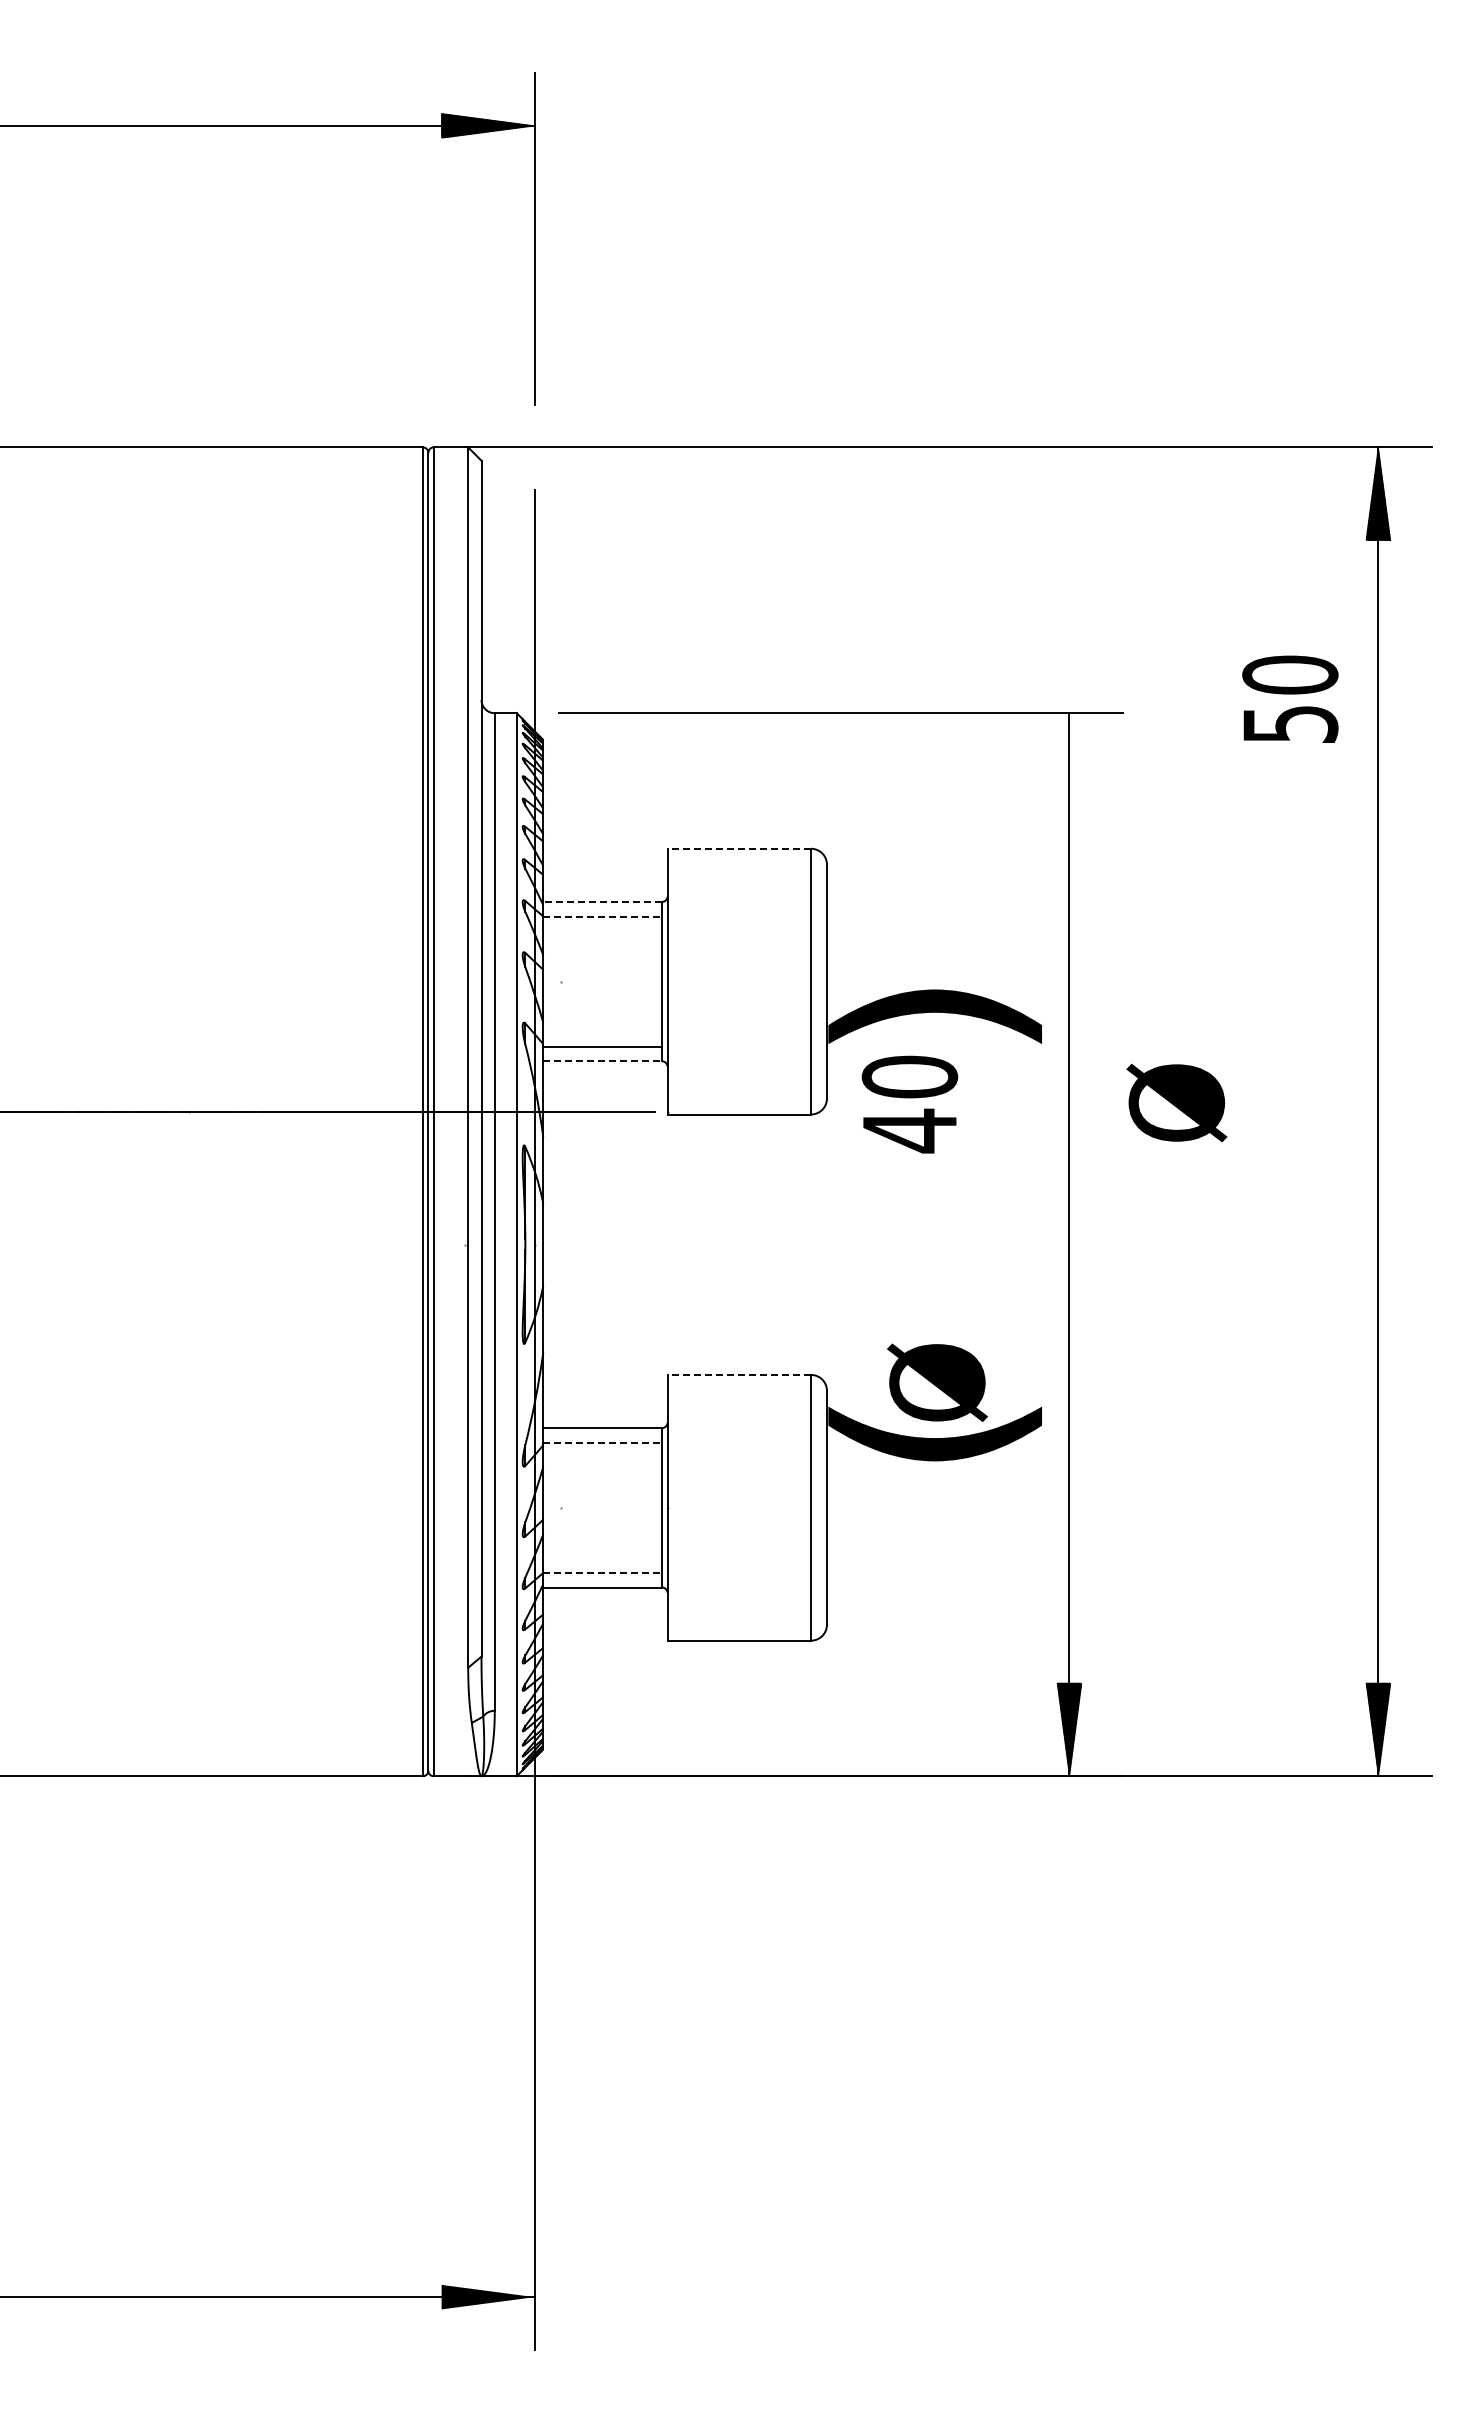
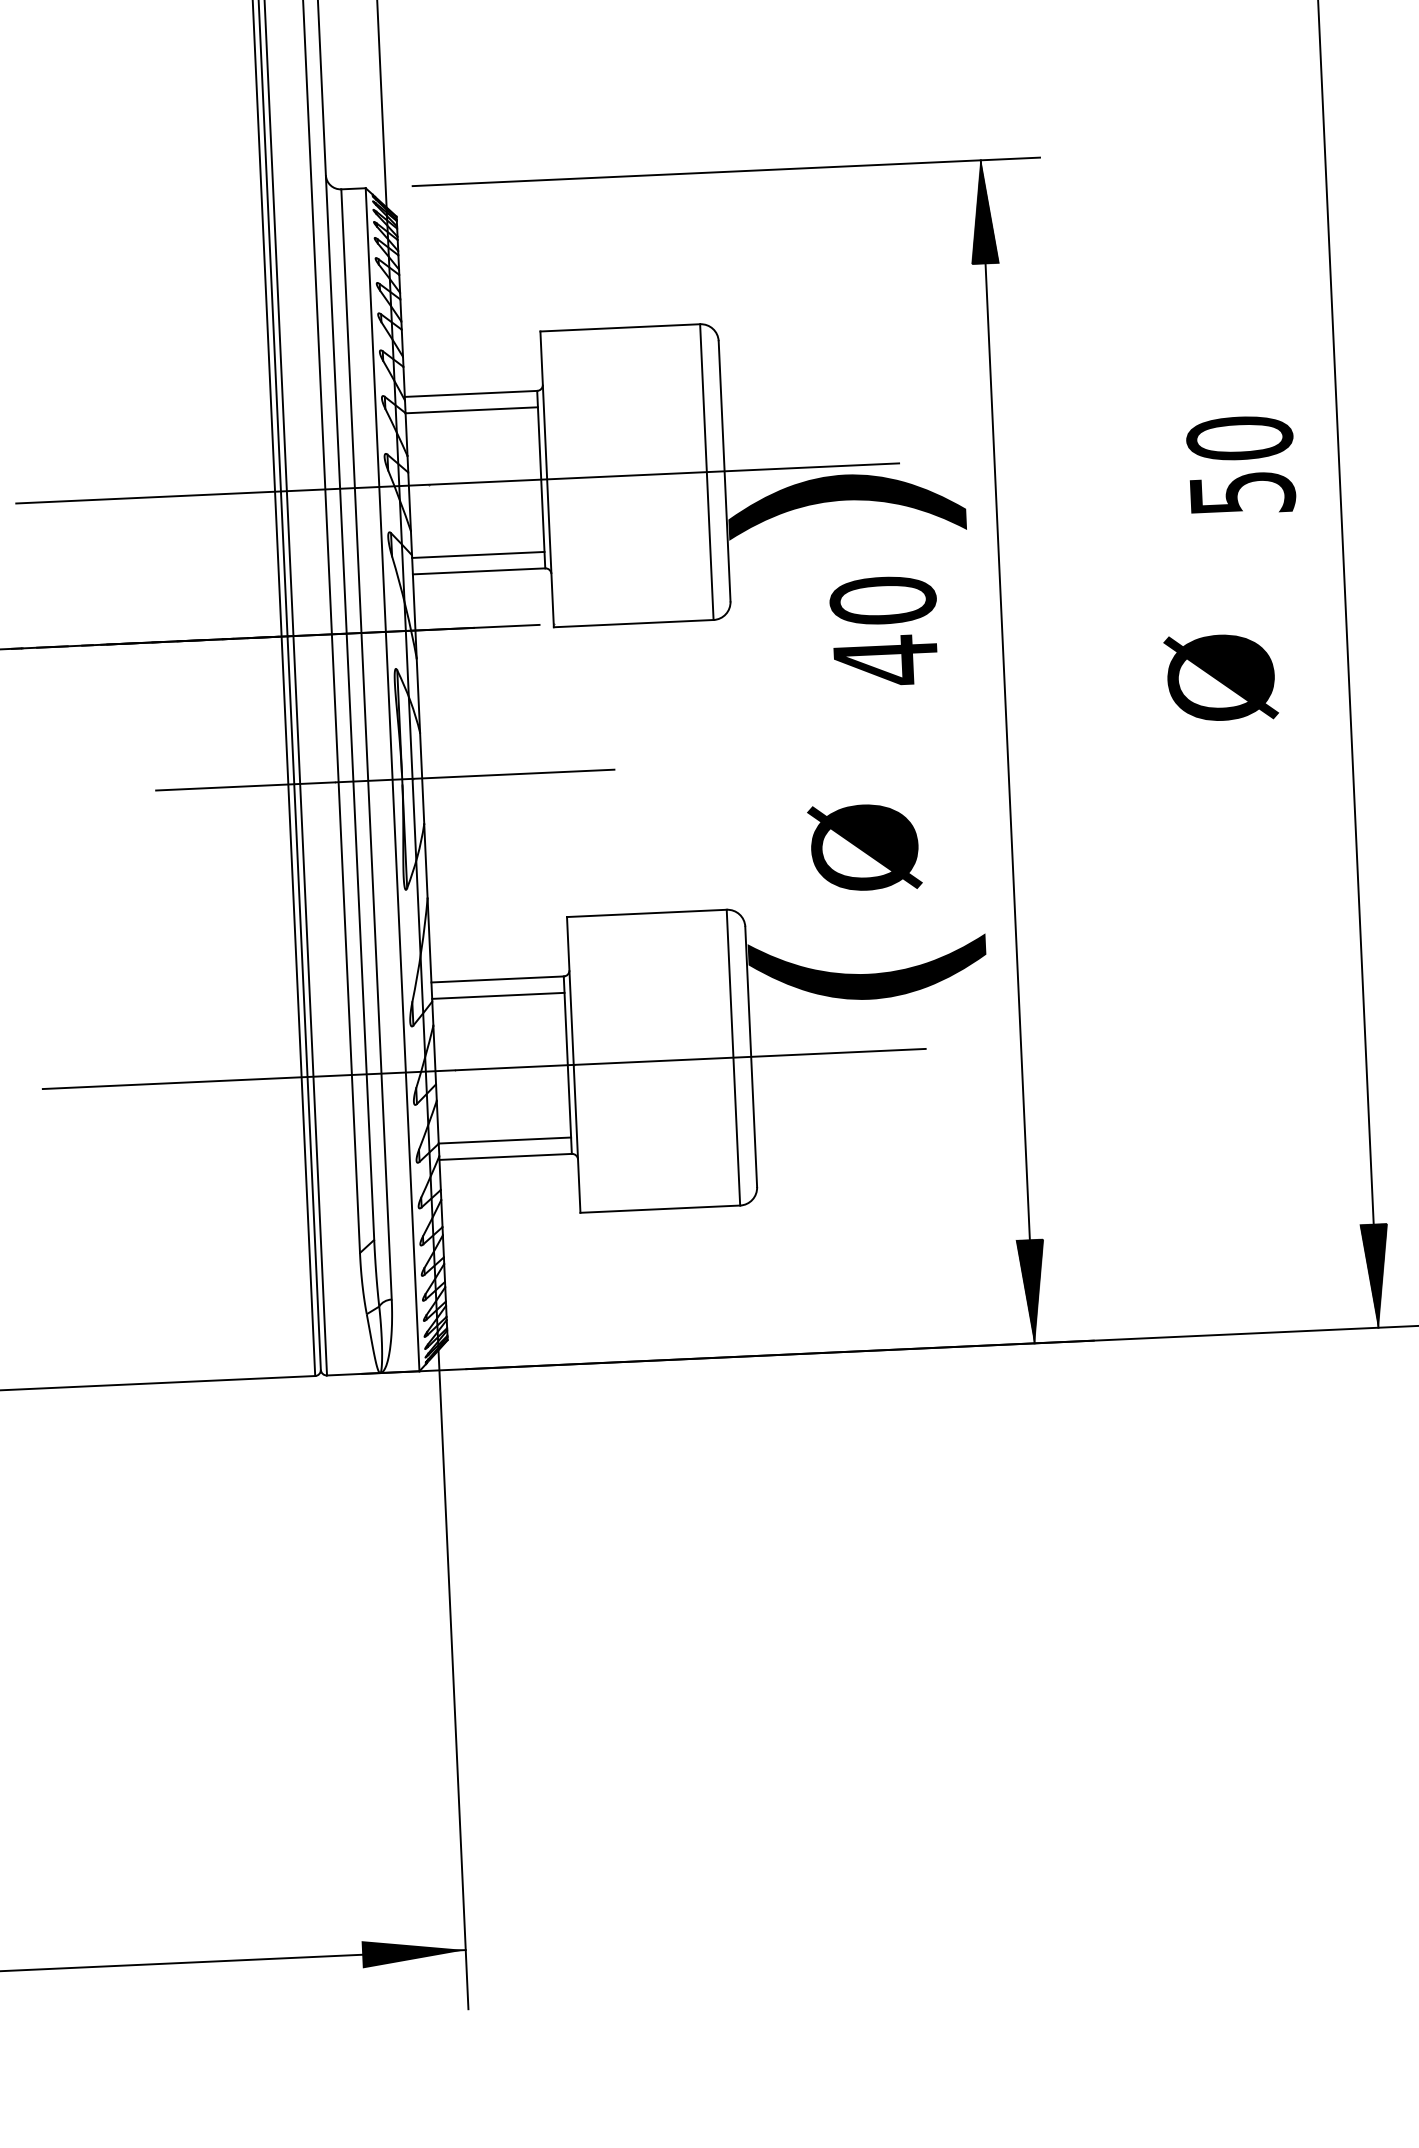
text: (1290, 698) -> (1241, 464), moved
hatch: (1069, 759) -> (983, 211), added
line: (739, 848) -> (620, 327), dashed -> solid
line: (602, 901) -> (470, 393), dashed -> solid
line: (603, 916) -> (472, 410), dashed -> solid
line: (586, 981) -> (456, 483), added
line: (603, 1061) -> (479, 571), dashed -> solid
text: (1176, 1102) -> (1220, 677), moved
text: (909, 1104) -> (884, 631), moved
line: (510, 1244) -> (385, 779), added
line: (739, 1374) -> (647, 912), dashed -> solid
text: (937, 1382) -> (864, 847), moved
line: (603, 1442) -> (499, 995), dashed -> solid
line: (586, 1507) -> (483, 1068), added
line: (603, 1572) -> (505, 1140), dashed -> solid

